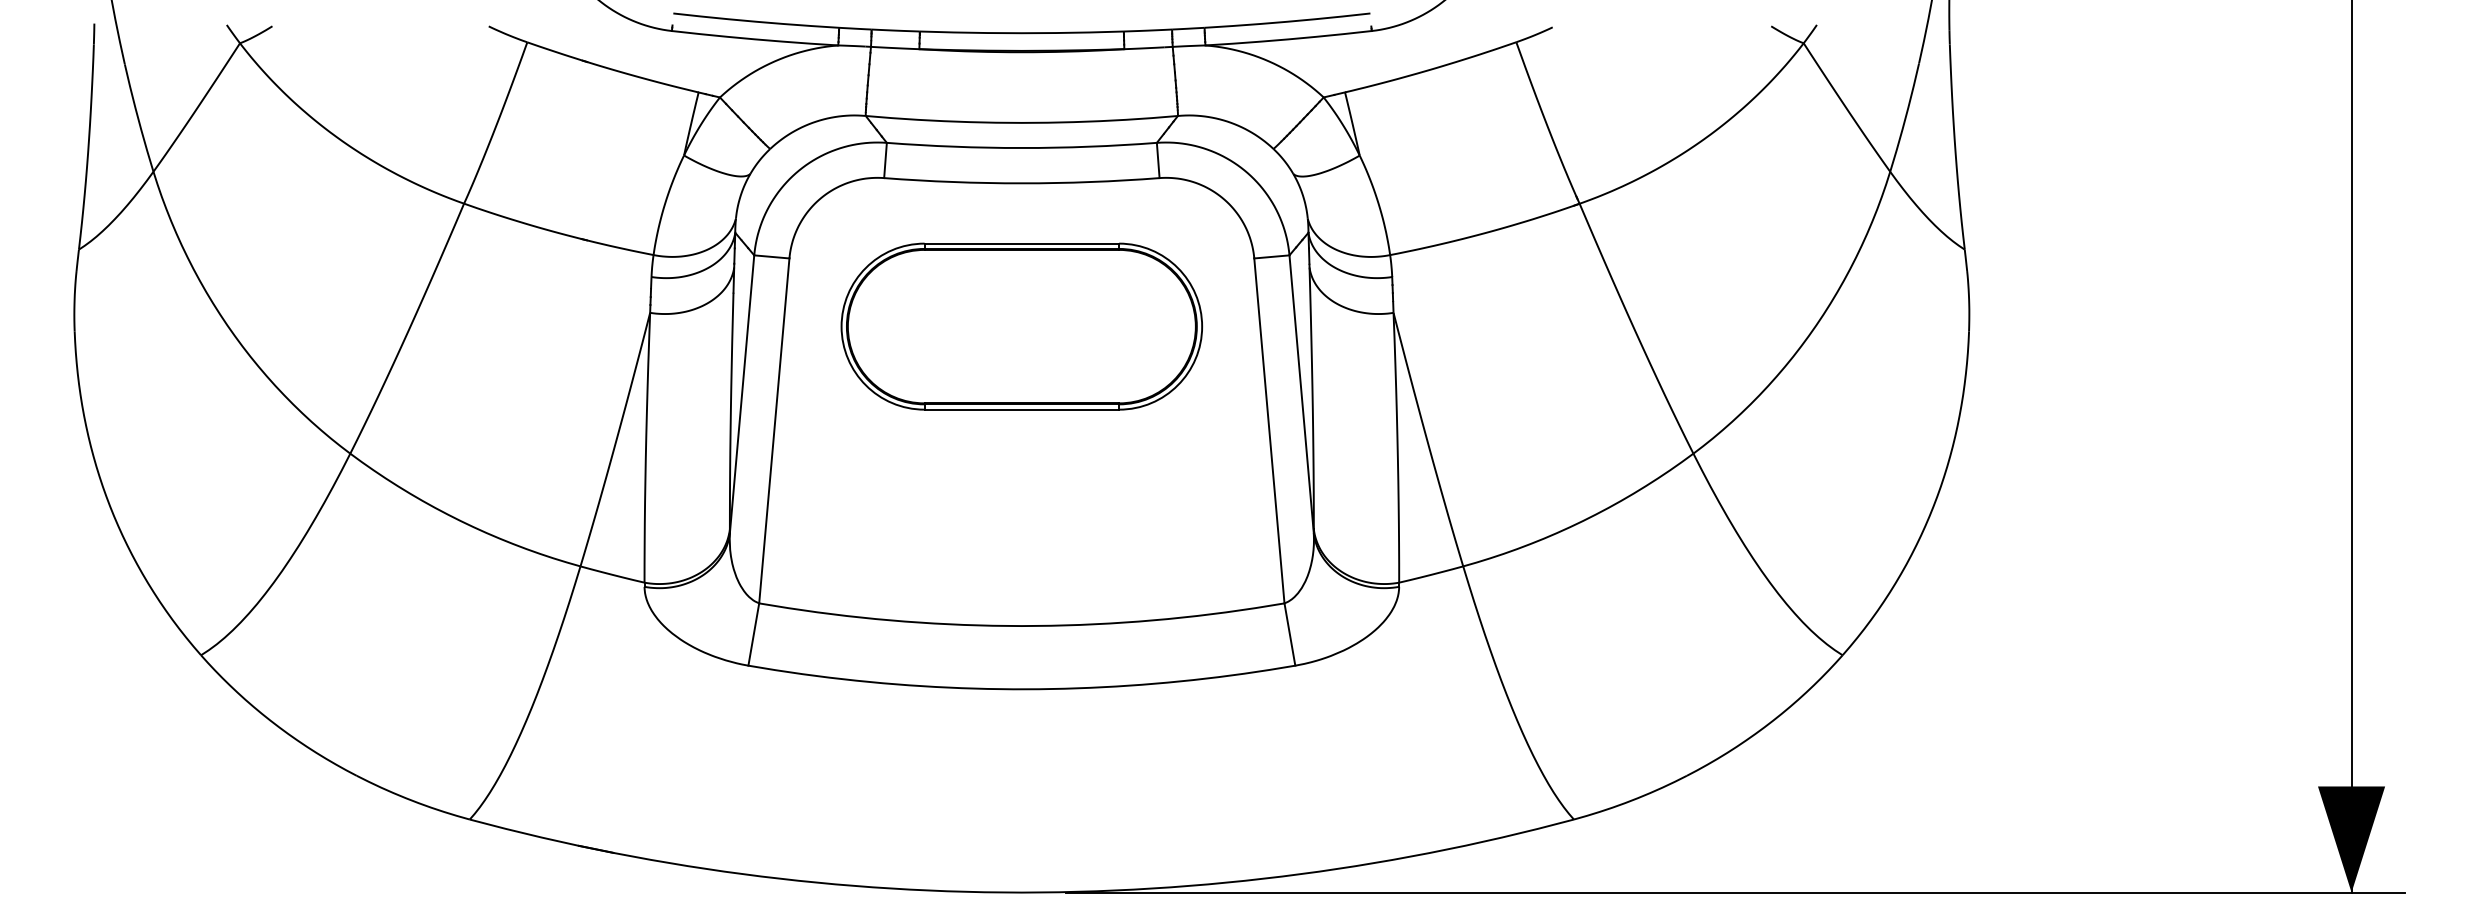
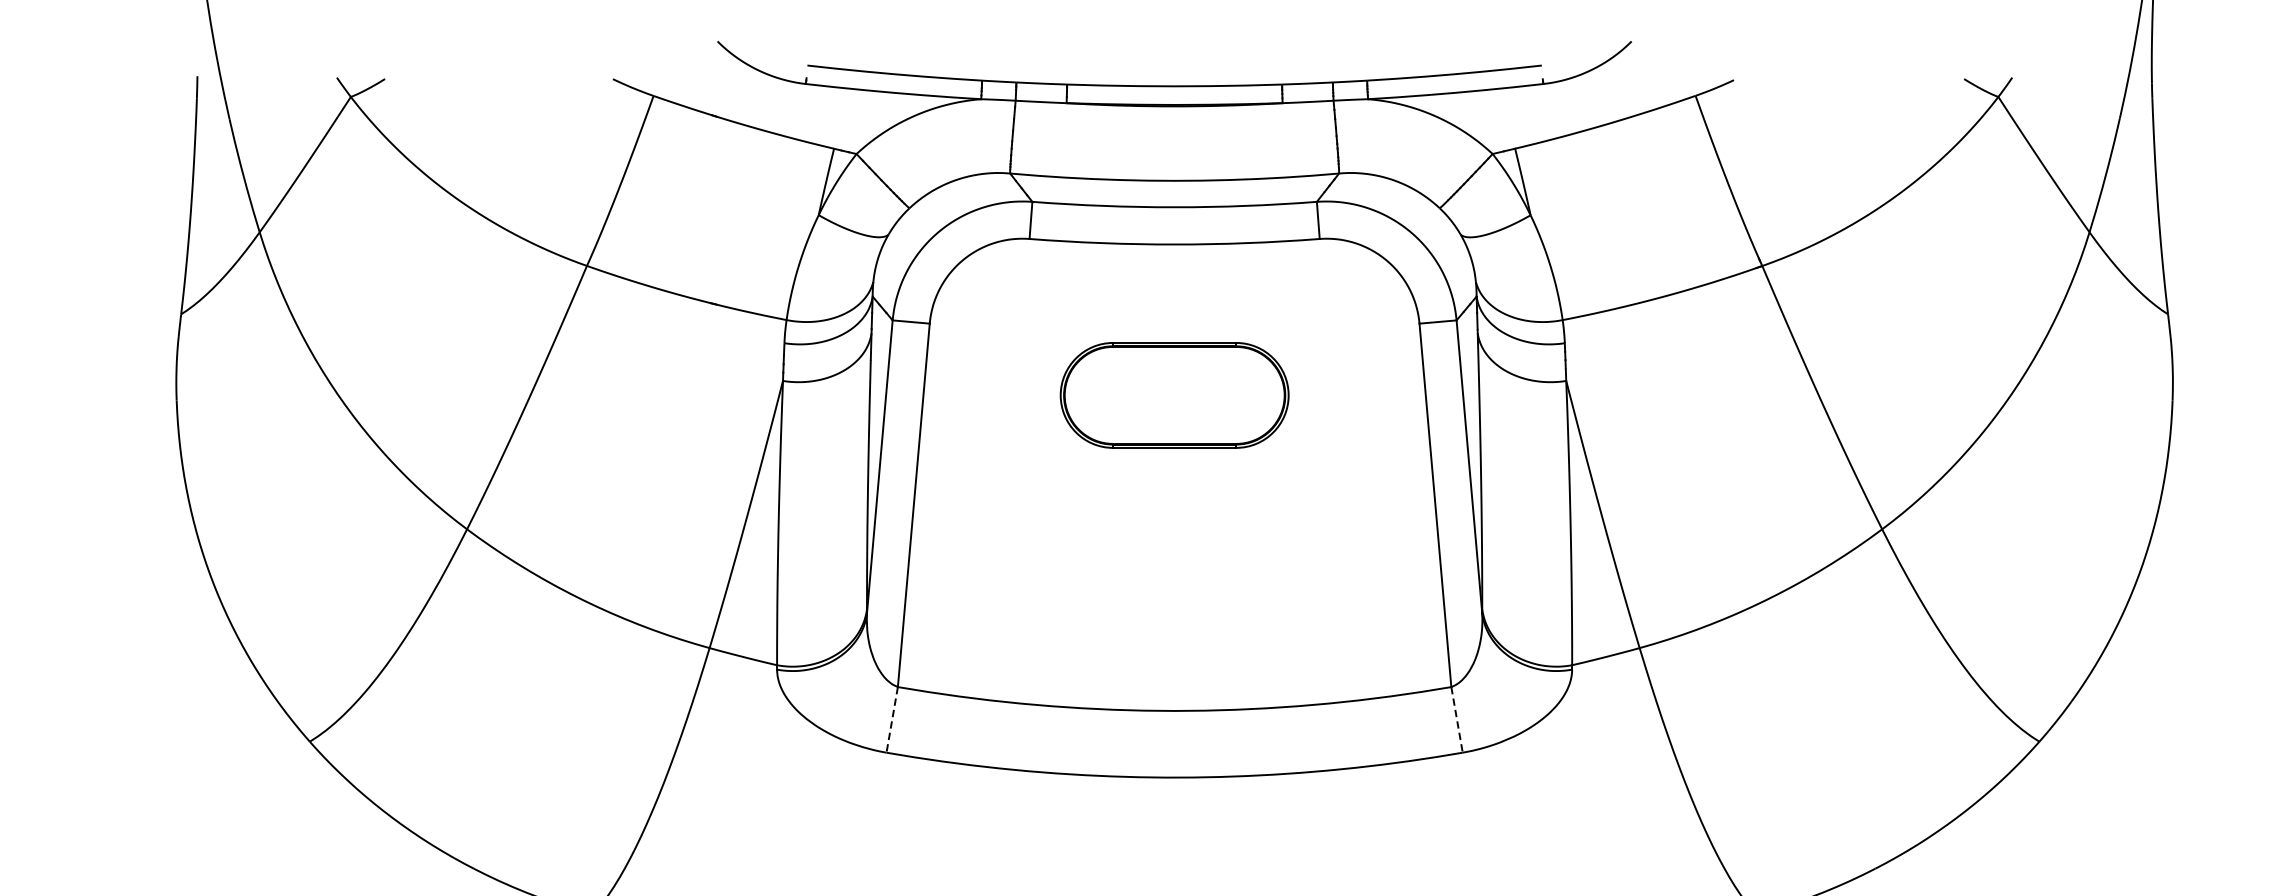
part: (1021, 326) -> (1174, 395), size x0.6
line: (753, 634) -> (891, 719), solid -> dashed
line: (1289, 634) -> (1456, 719), solid -> dashed

